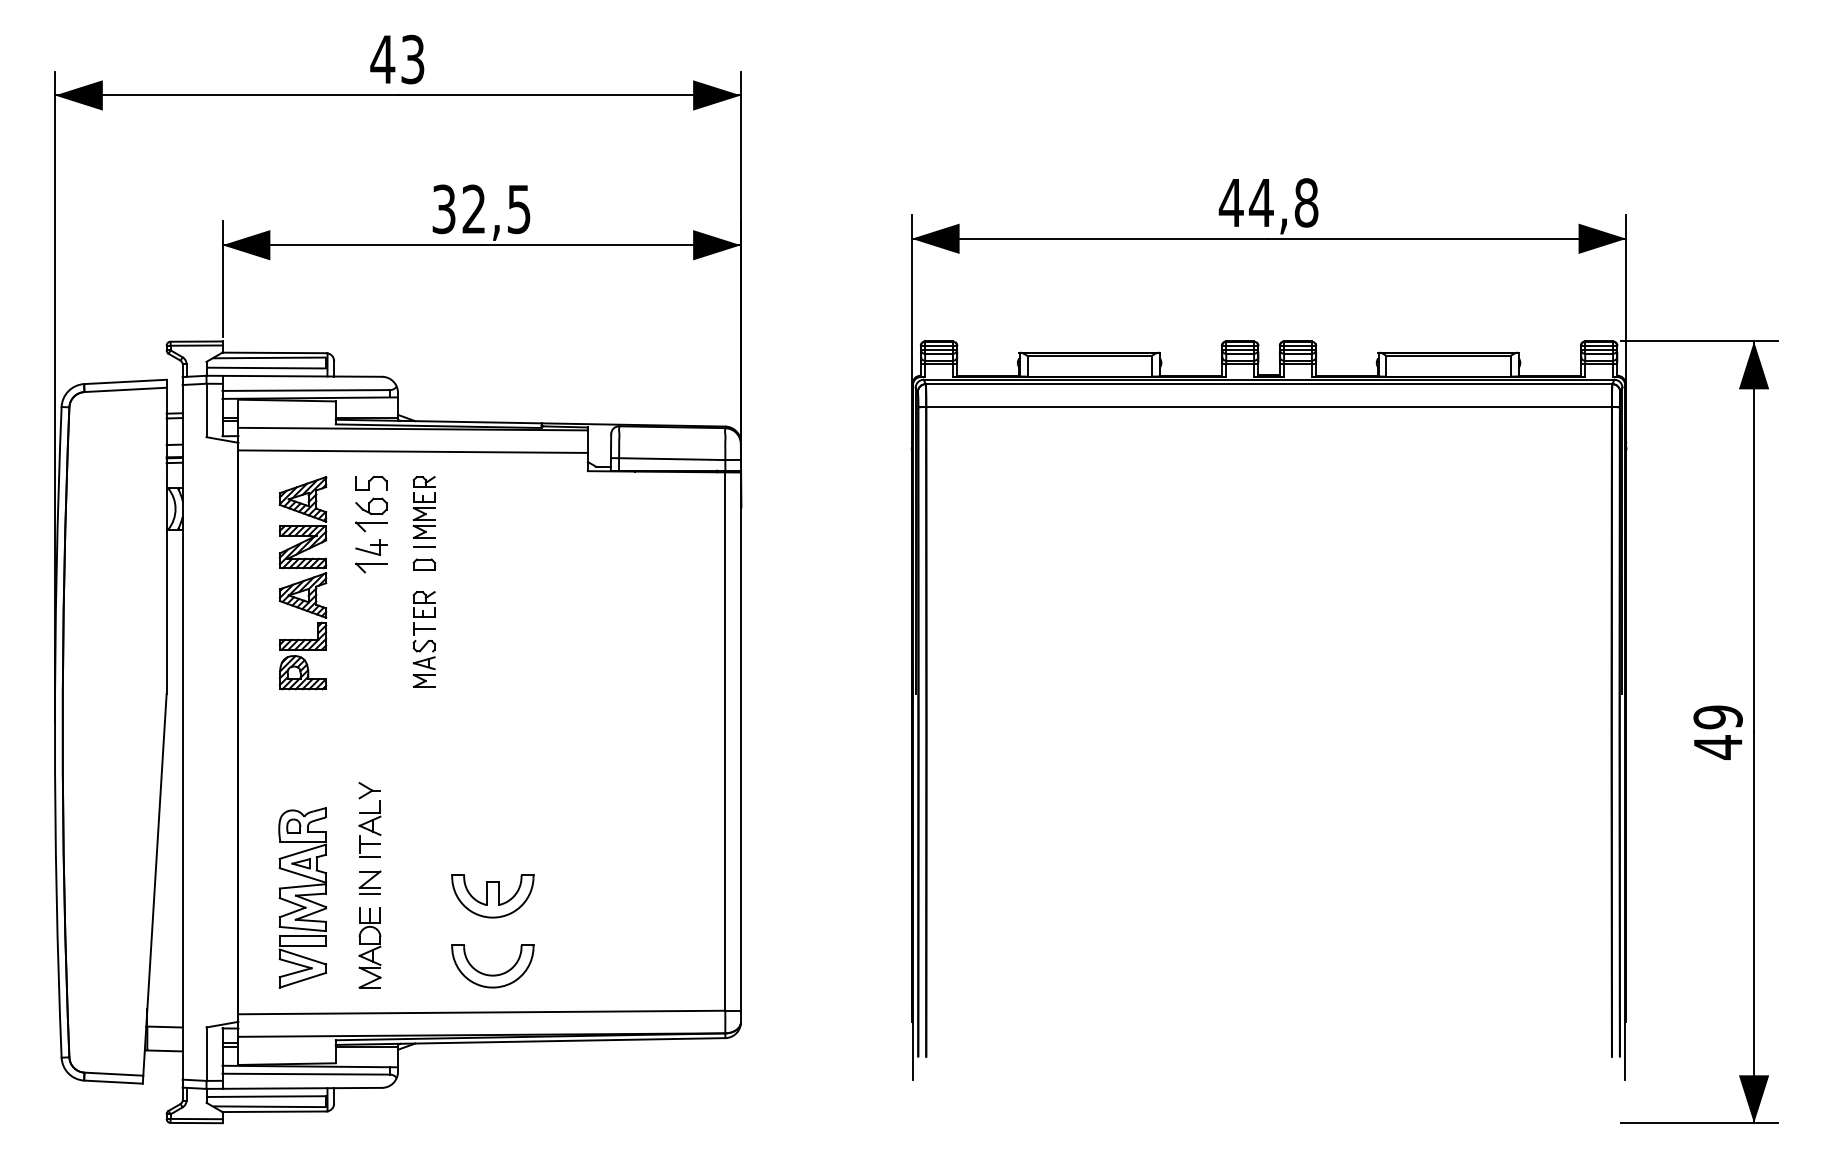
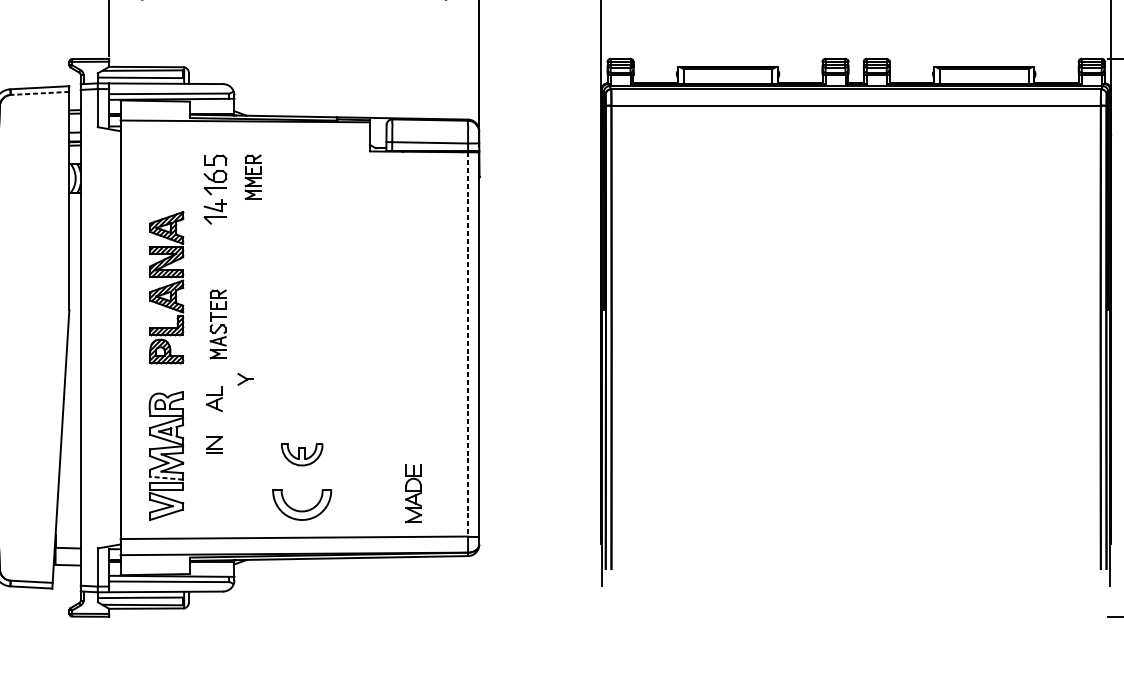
line: (125, 389) -> (39, 93), solid -> dashed
line: (412, 451) -> (244, 137), removed
line: (424, 546) -> (253, 205), removed
part: (423, 564) -> (252, 218), removed
part: (302, 583) -> (166, 287), moved
part: (423, 639) -> (217, 324), moved
line: (725, 742) -> (468, 345), solid -> dashed
part: (369, 790) -> (245, 379), moved
part: (369, 846) -> (214, 419), removed
part: (492, 896) -> (301, 454), size x0.7
line: (302, 928) -> (166, 477), solid -> dashed
part: (369, 947) -> (413, 493), moved

